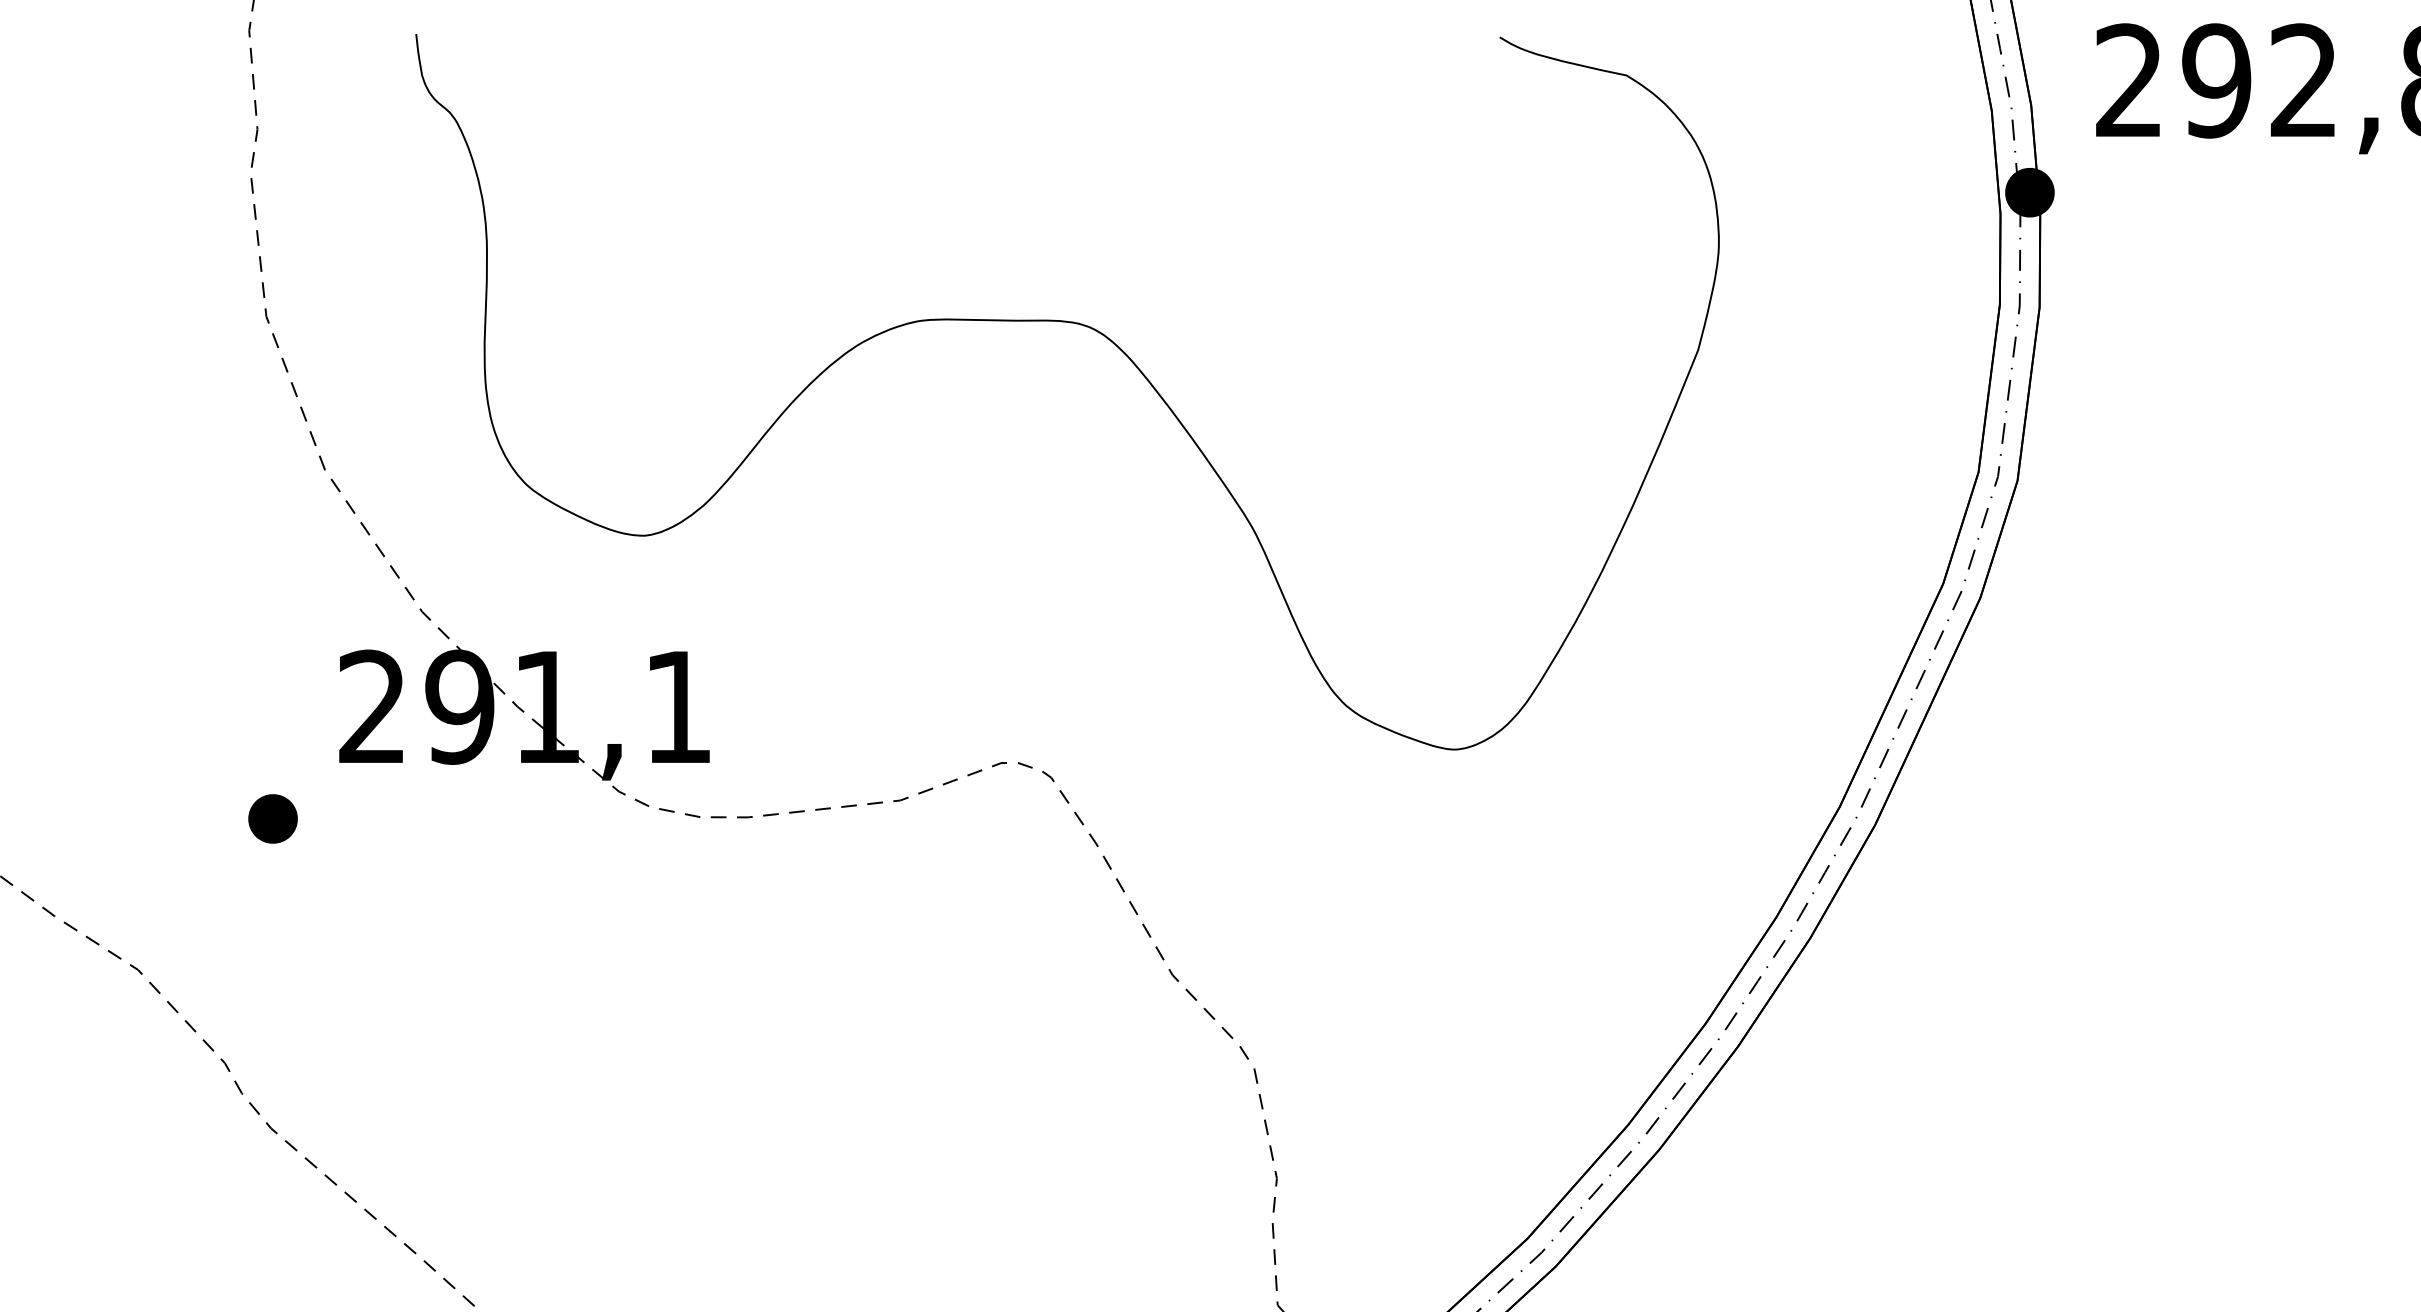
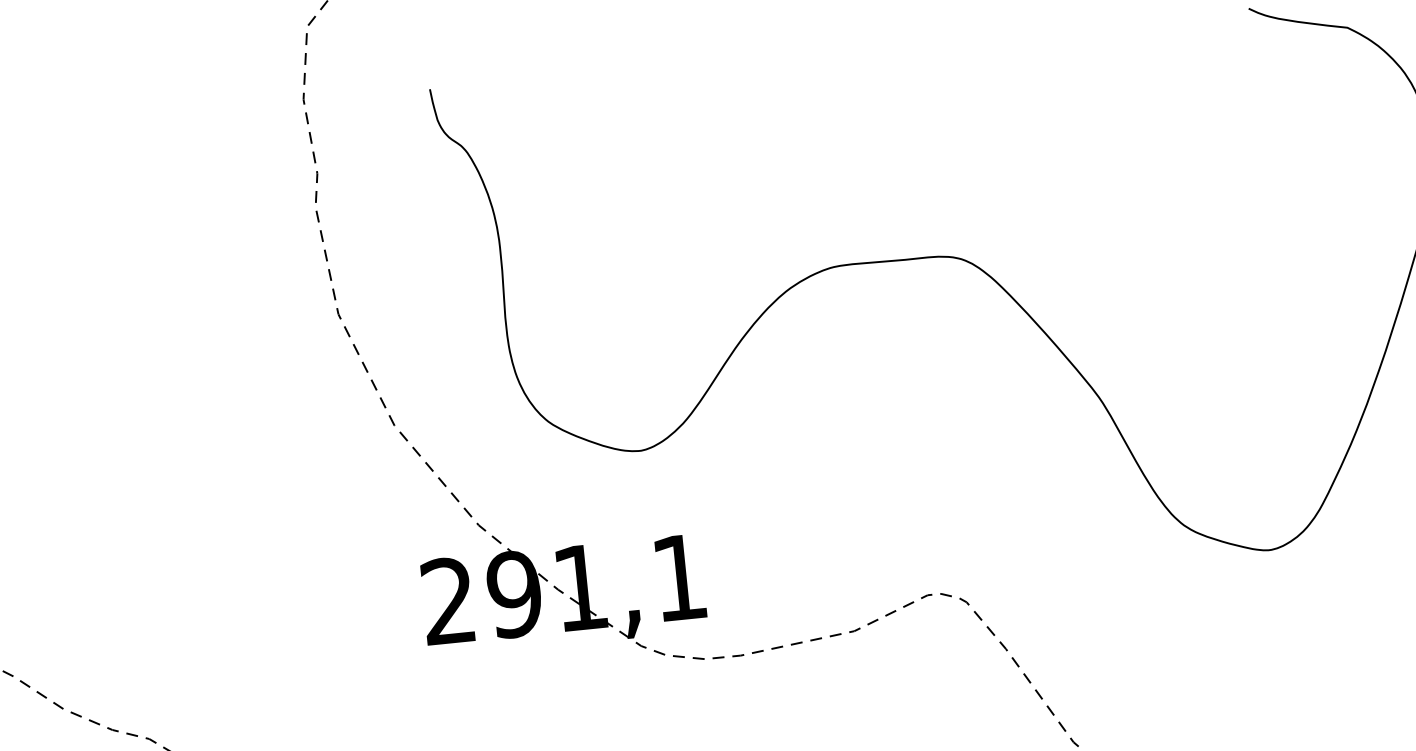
part: (272, 818) -> (381, 692), removed

